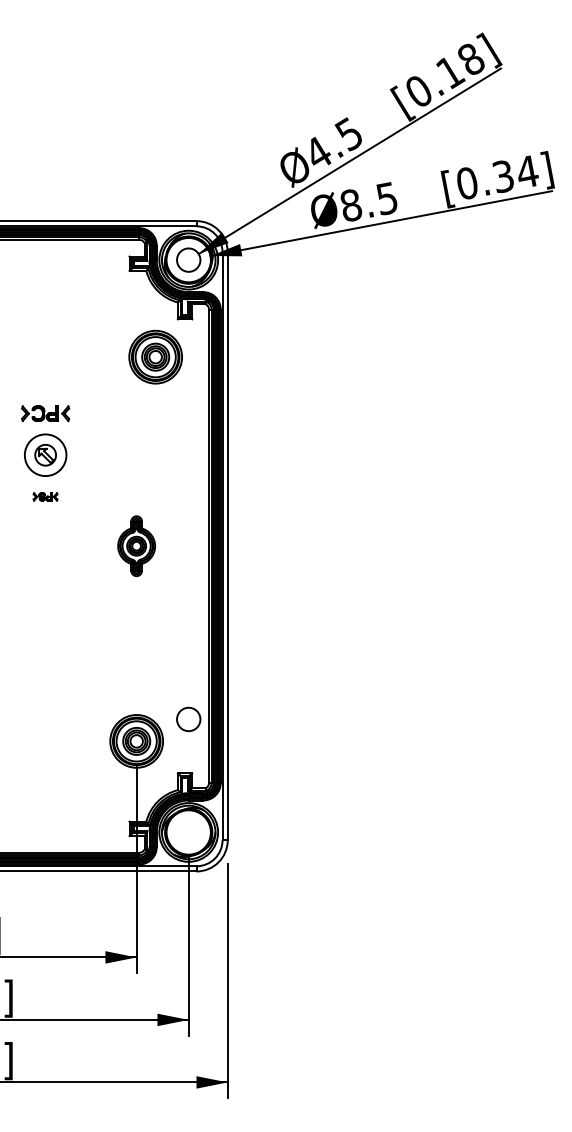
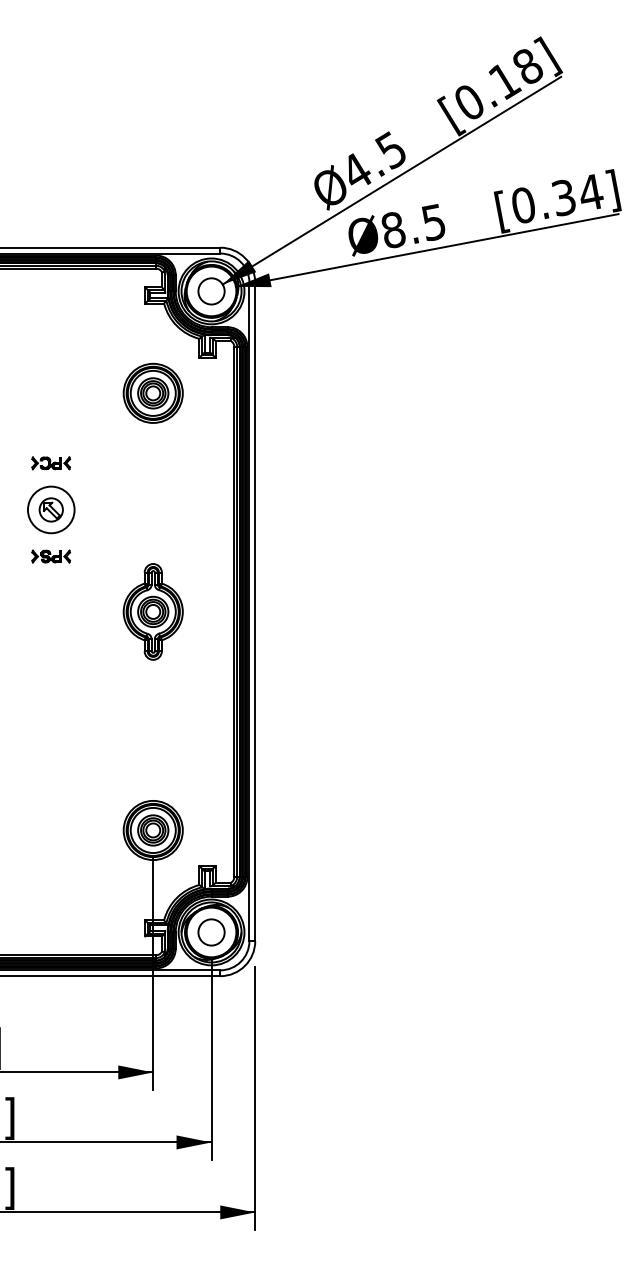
part: (155, 356) -> (153, 392), moved
part: (45, 413) -> (51, 463), size x0.71
part: (45, 496) -> (51, 556), size x1.43
part: (136, 545) -> (153, 611), size x1.43
circle: (188, 719) -> (211, 932), moved

